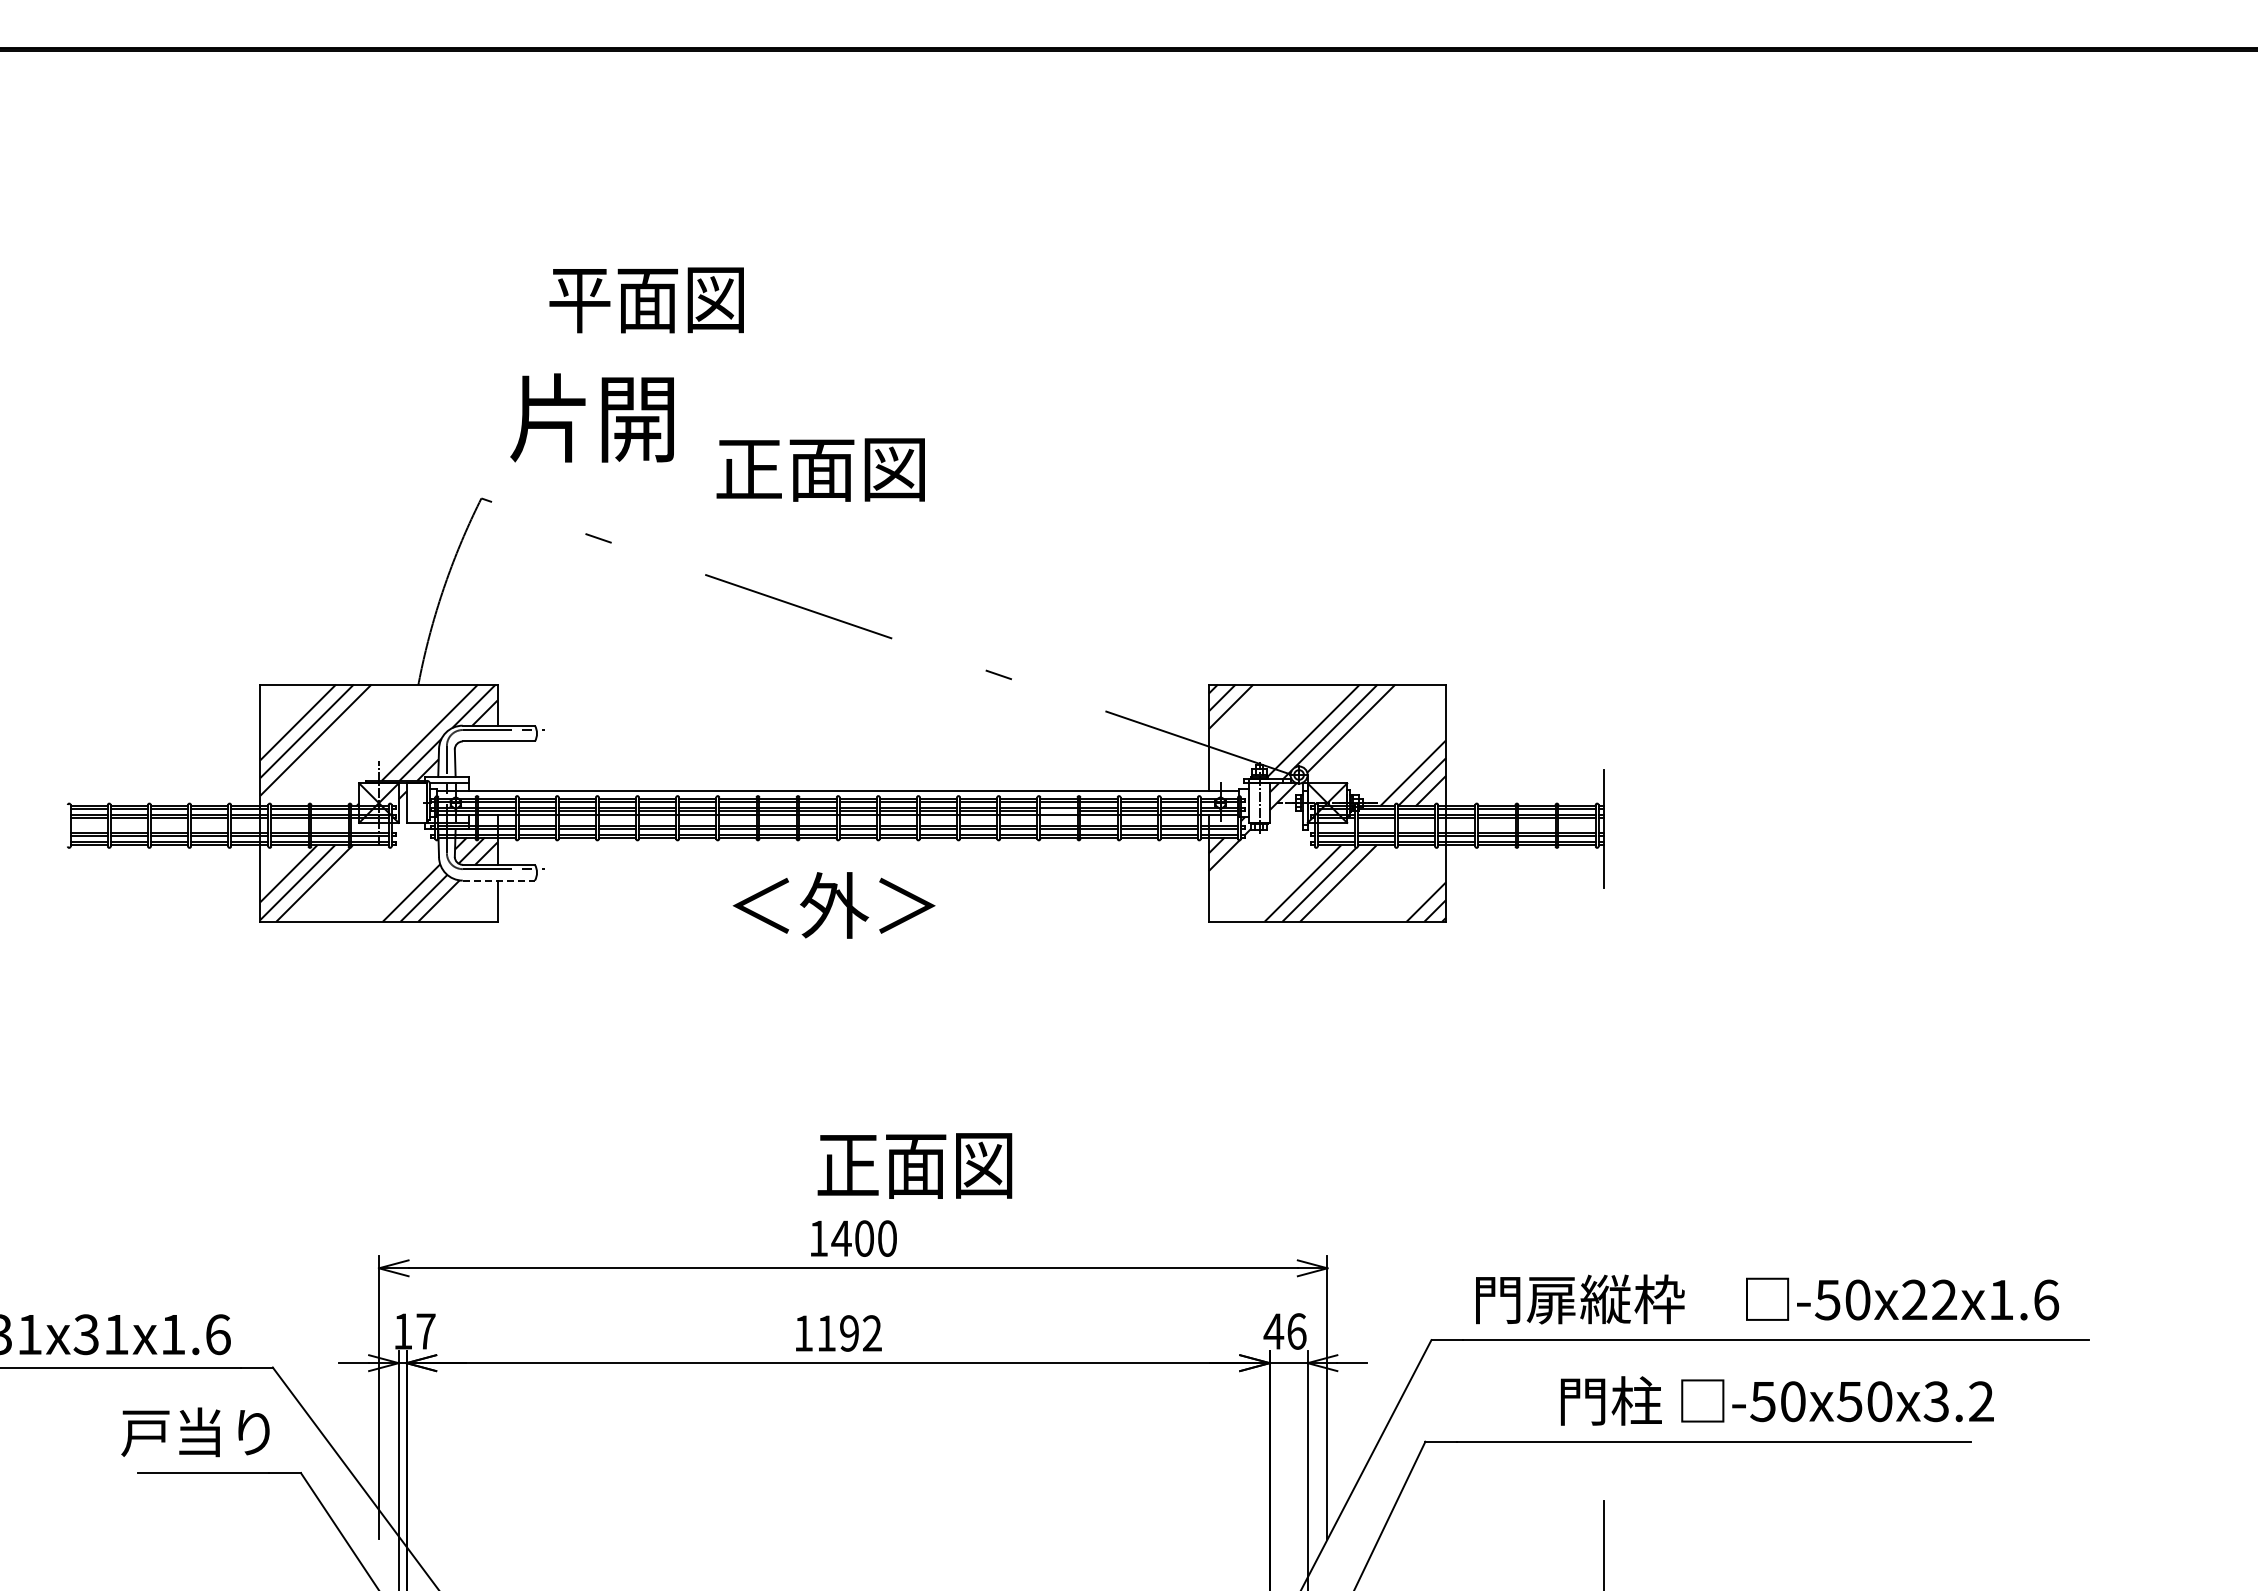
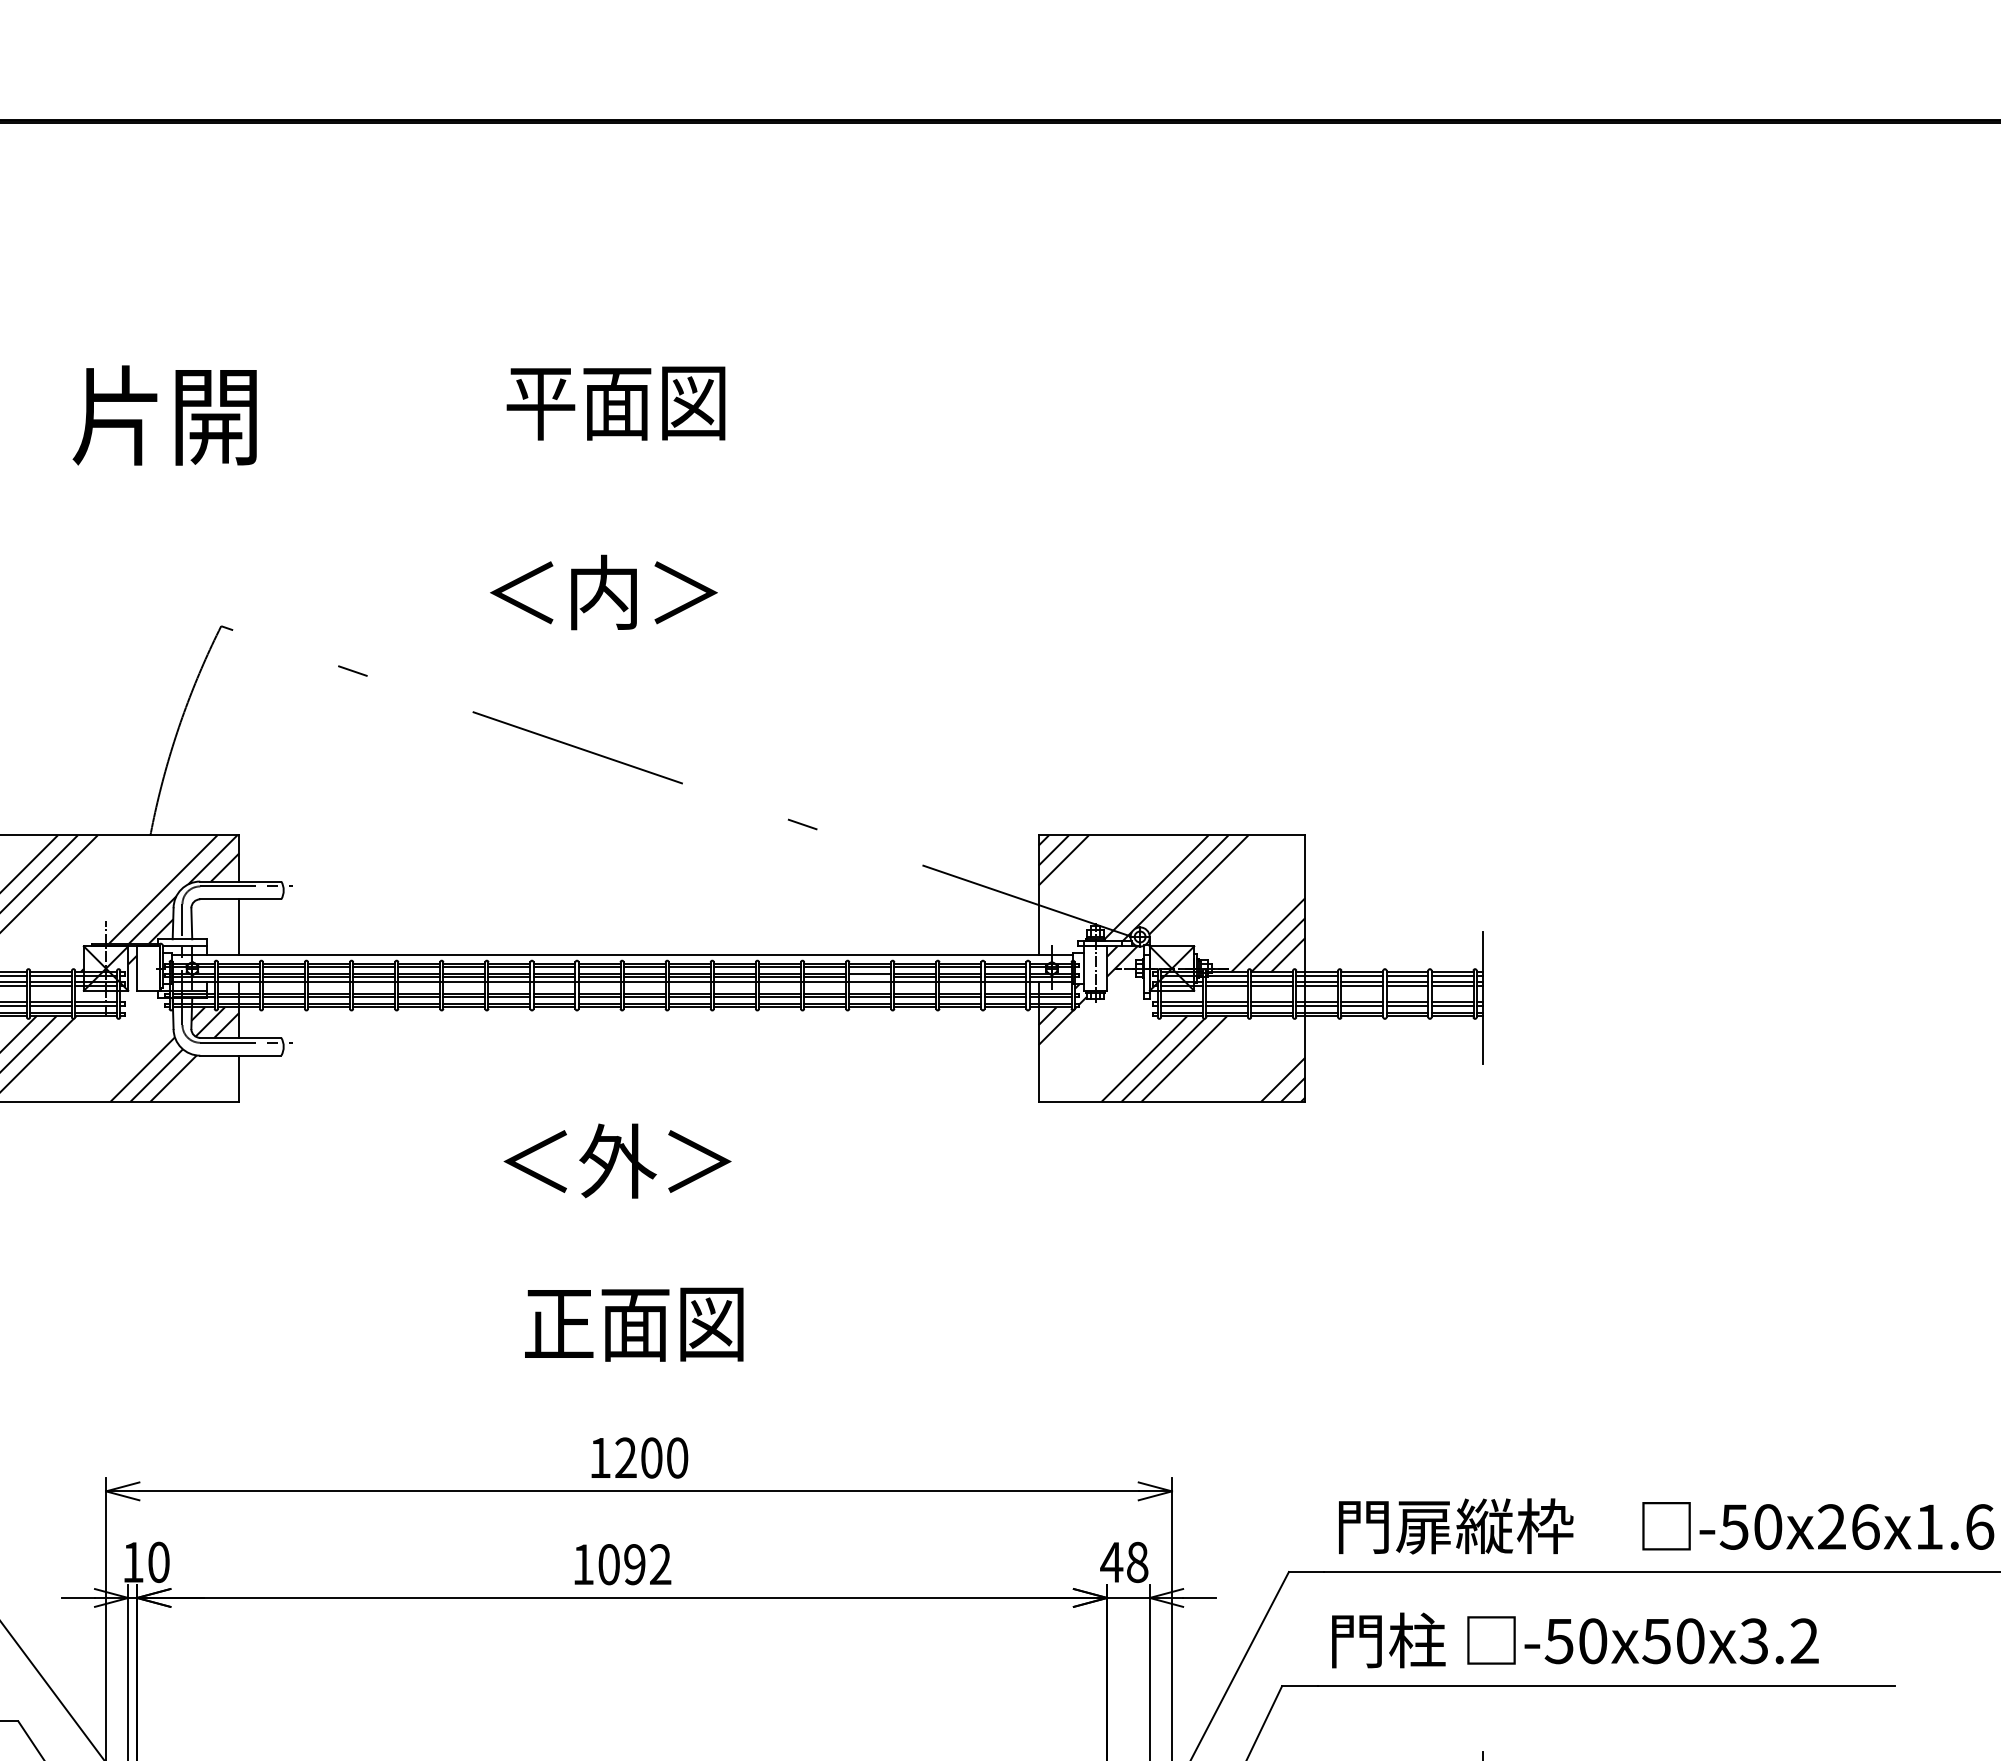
text: (646, 300) -> (615, 403), moved
text: (591, 417) -> (163, 414), moved
text: (820, 468) -> (602, 592), 正面図 -> ＜内＞
line: (497, 765) -> (239, 926), added
line: (499, 880) -> (241, 1055), dashed -> solid
text: (833, 905) -> (616, 1161), moved
text: (914, 1165) -> (633, 1324), moved
text: (841, 1238) -> (625, 1457), 1400 -> 1200
text: (1944, 1299) -> (1865, 1526), -50x22x1.6 -> -50x26x1.6
text: (425, 1331) -> (158, 1562), 17 -> 10
text: (1296, 1331) -> (1137, 1562), 46 -> 48
text: (826, 1333) -> (609, 1564), 1192 -> 1092
text: (1777, 1400) -> (1575, 1639), moved

